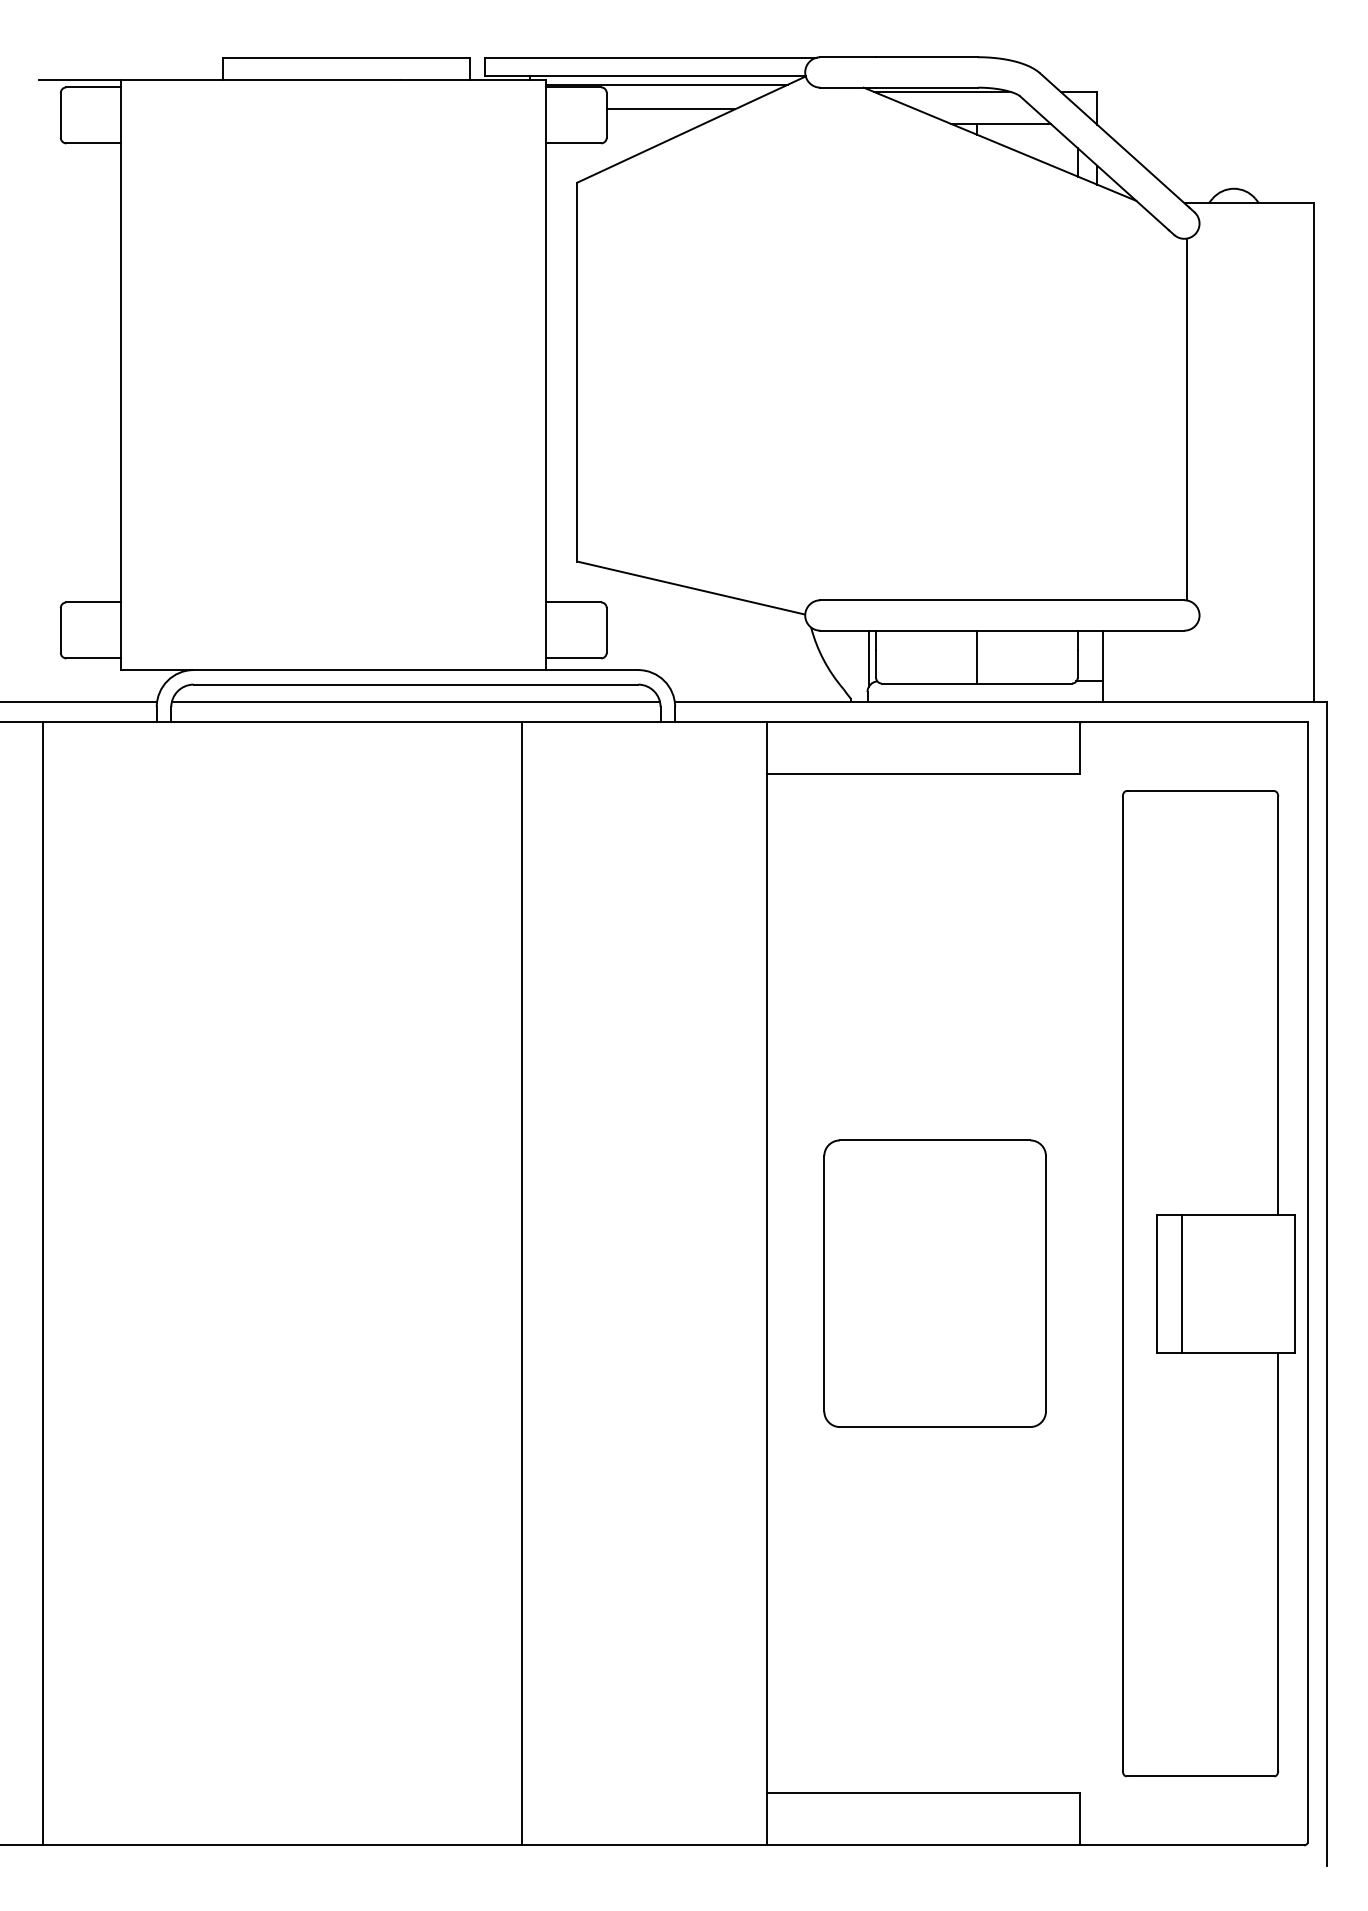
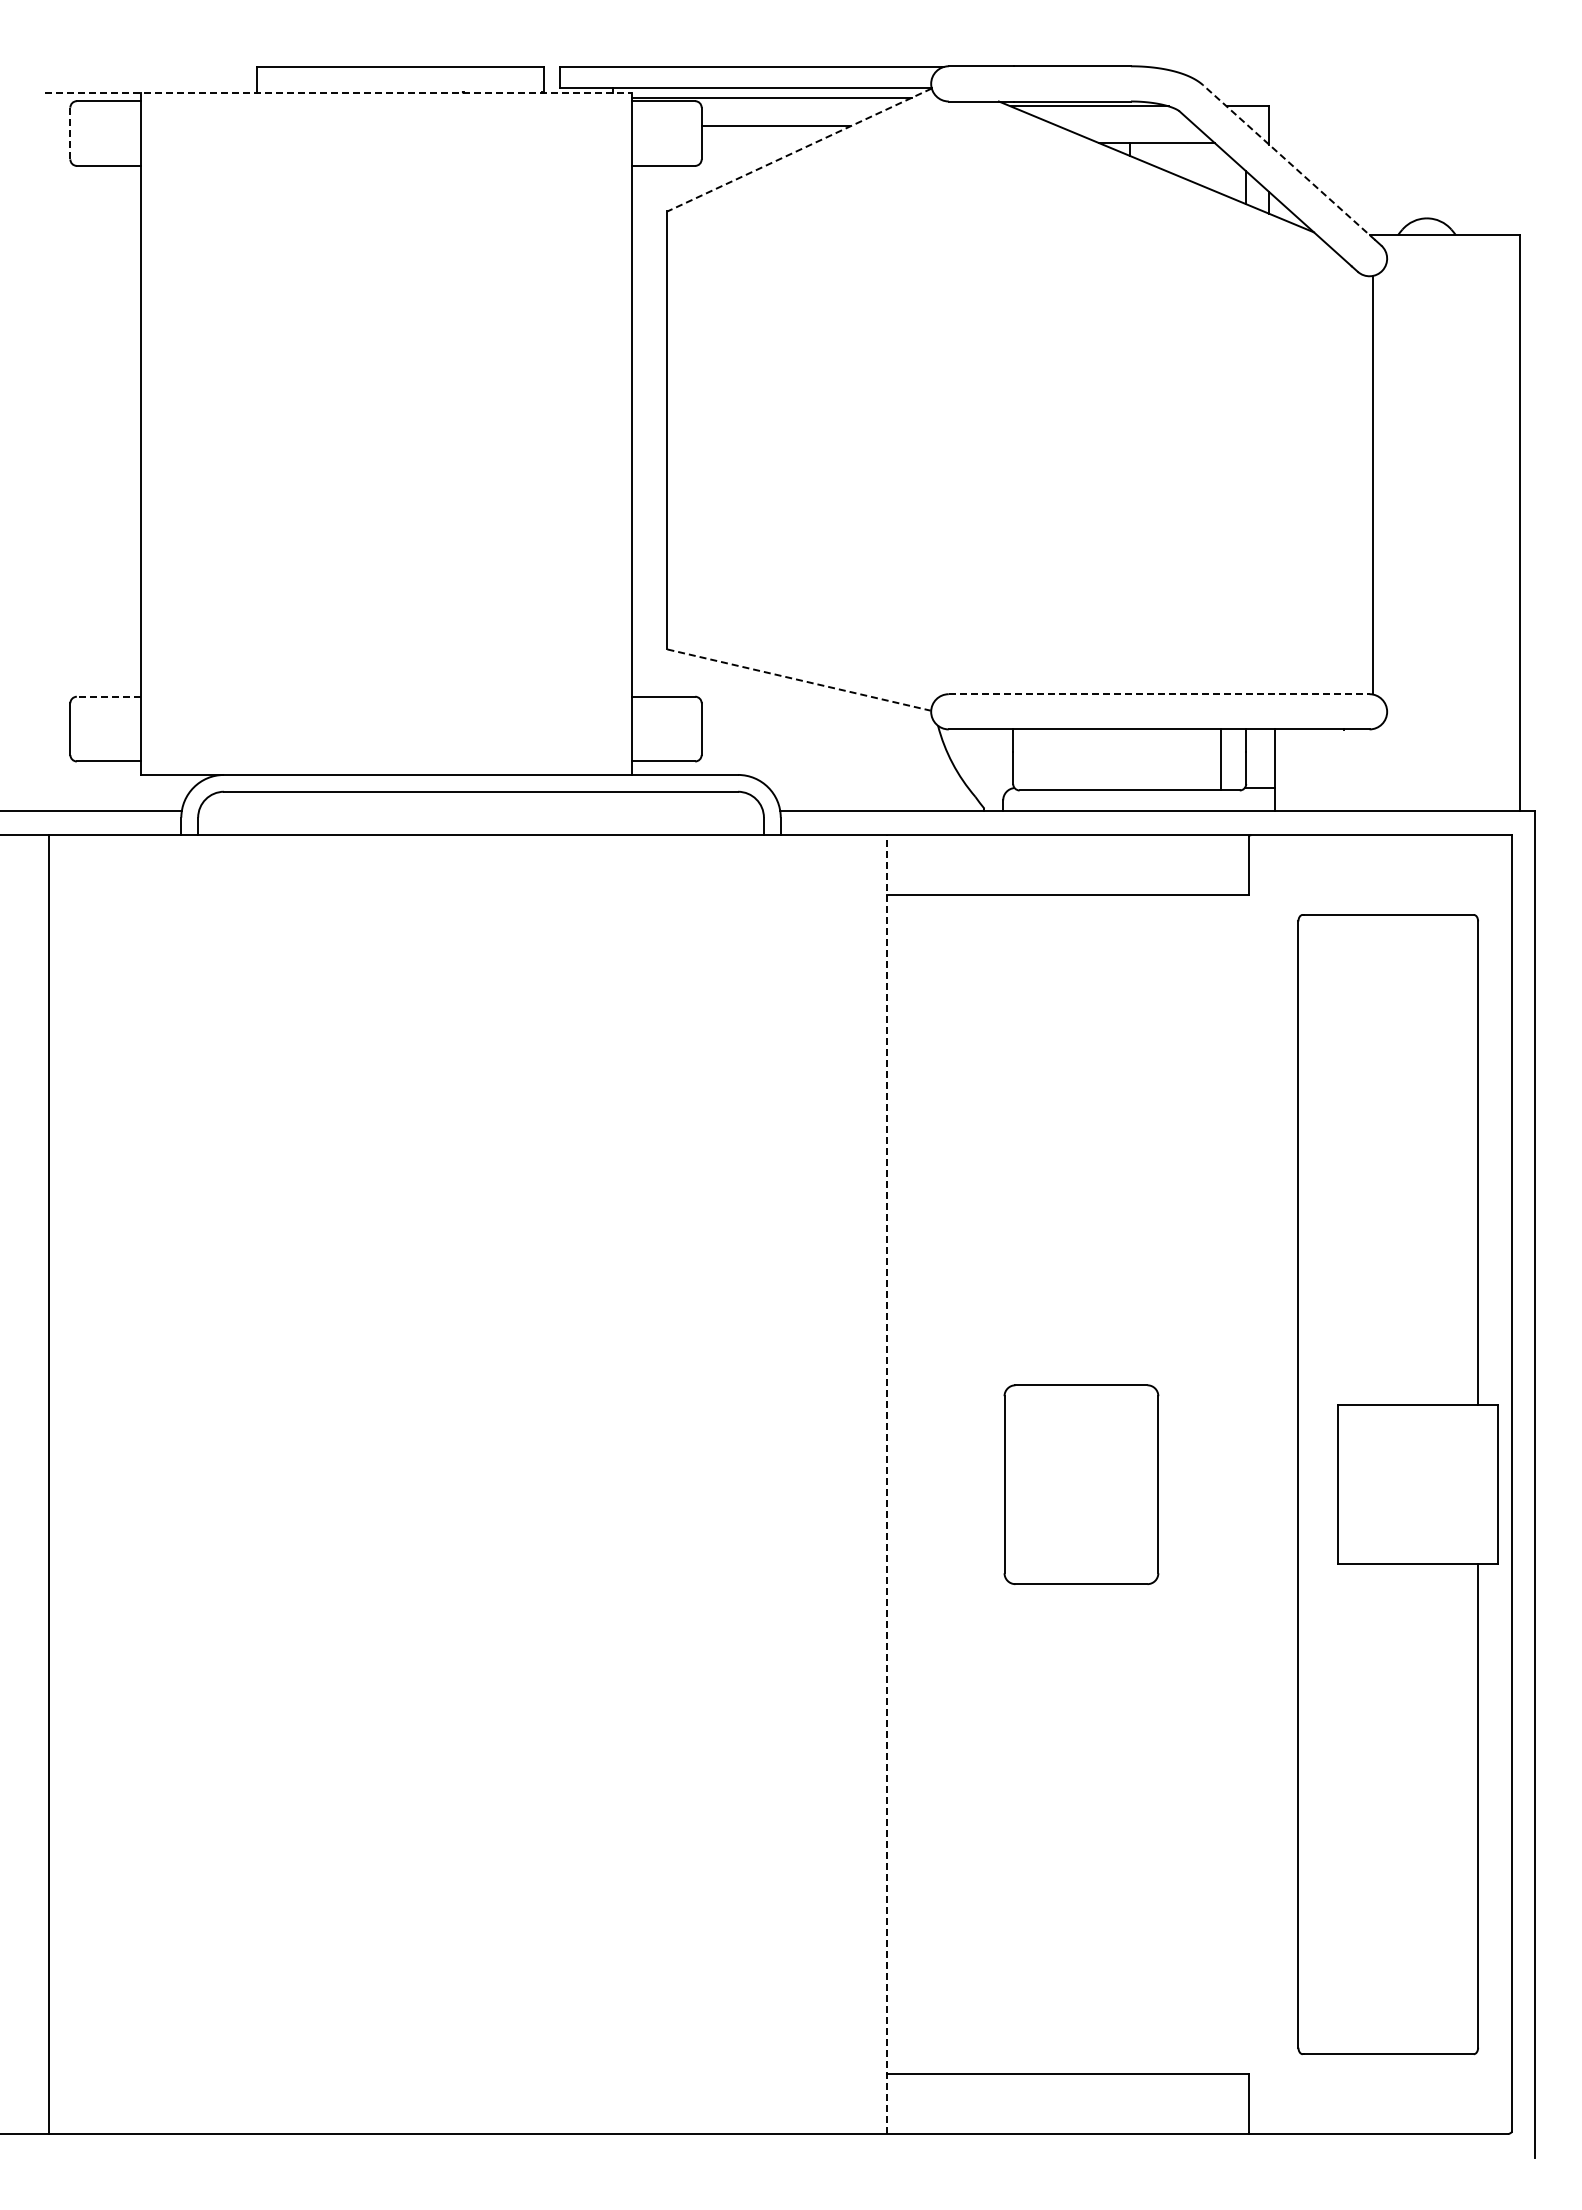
line: (292, 79) -> (338, 92), solid -> dashed
line: (60, 115) -> (70, 133), solid -> dashed
line: (691, 130) -> (799, 150), solid -> dashed
line: (1115, 140) -> (1289, 162), solid -> dashed
line: (691, 588) -> (799, 680), solid -> dashed
line: (1002, 600) -> (1159, 694), solid -> dashed
line: (93, 602) -> (108, 696), solid -> dashed
line: (976, 656) -> (1220, 759), moved
line: (868, 658) -> (1004, 761), removed
line: (415, 701) -> (480, 811), removed
line: (767, 1283) -> (887, 1484), solid -> dashed
part: (935, 1283) -> (1081, 1484), size x0.6
line: (1182, 1283) -> (1367, 1484), removed
line: (521, 1284) -> (603, 1485), removed

